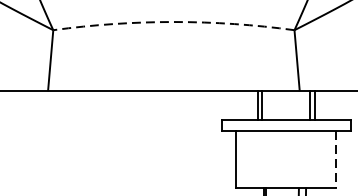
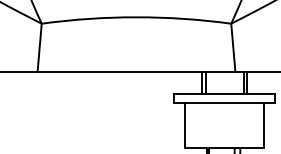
arc: (173, 22) -> (136, 17), dashed -> solid
line: (336, 160) -> (264, 126), dashed -> solid

